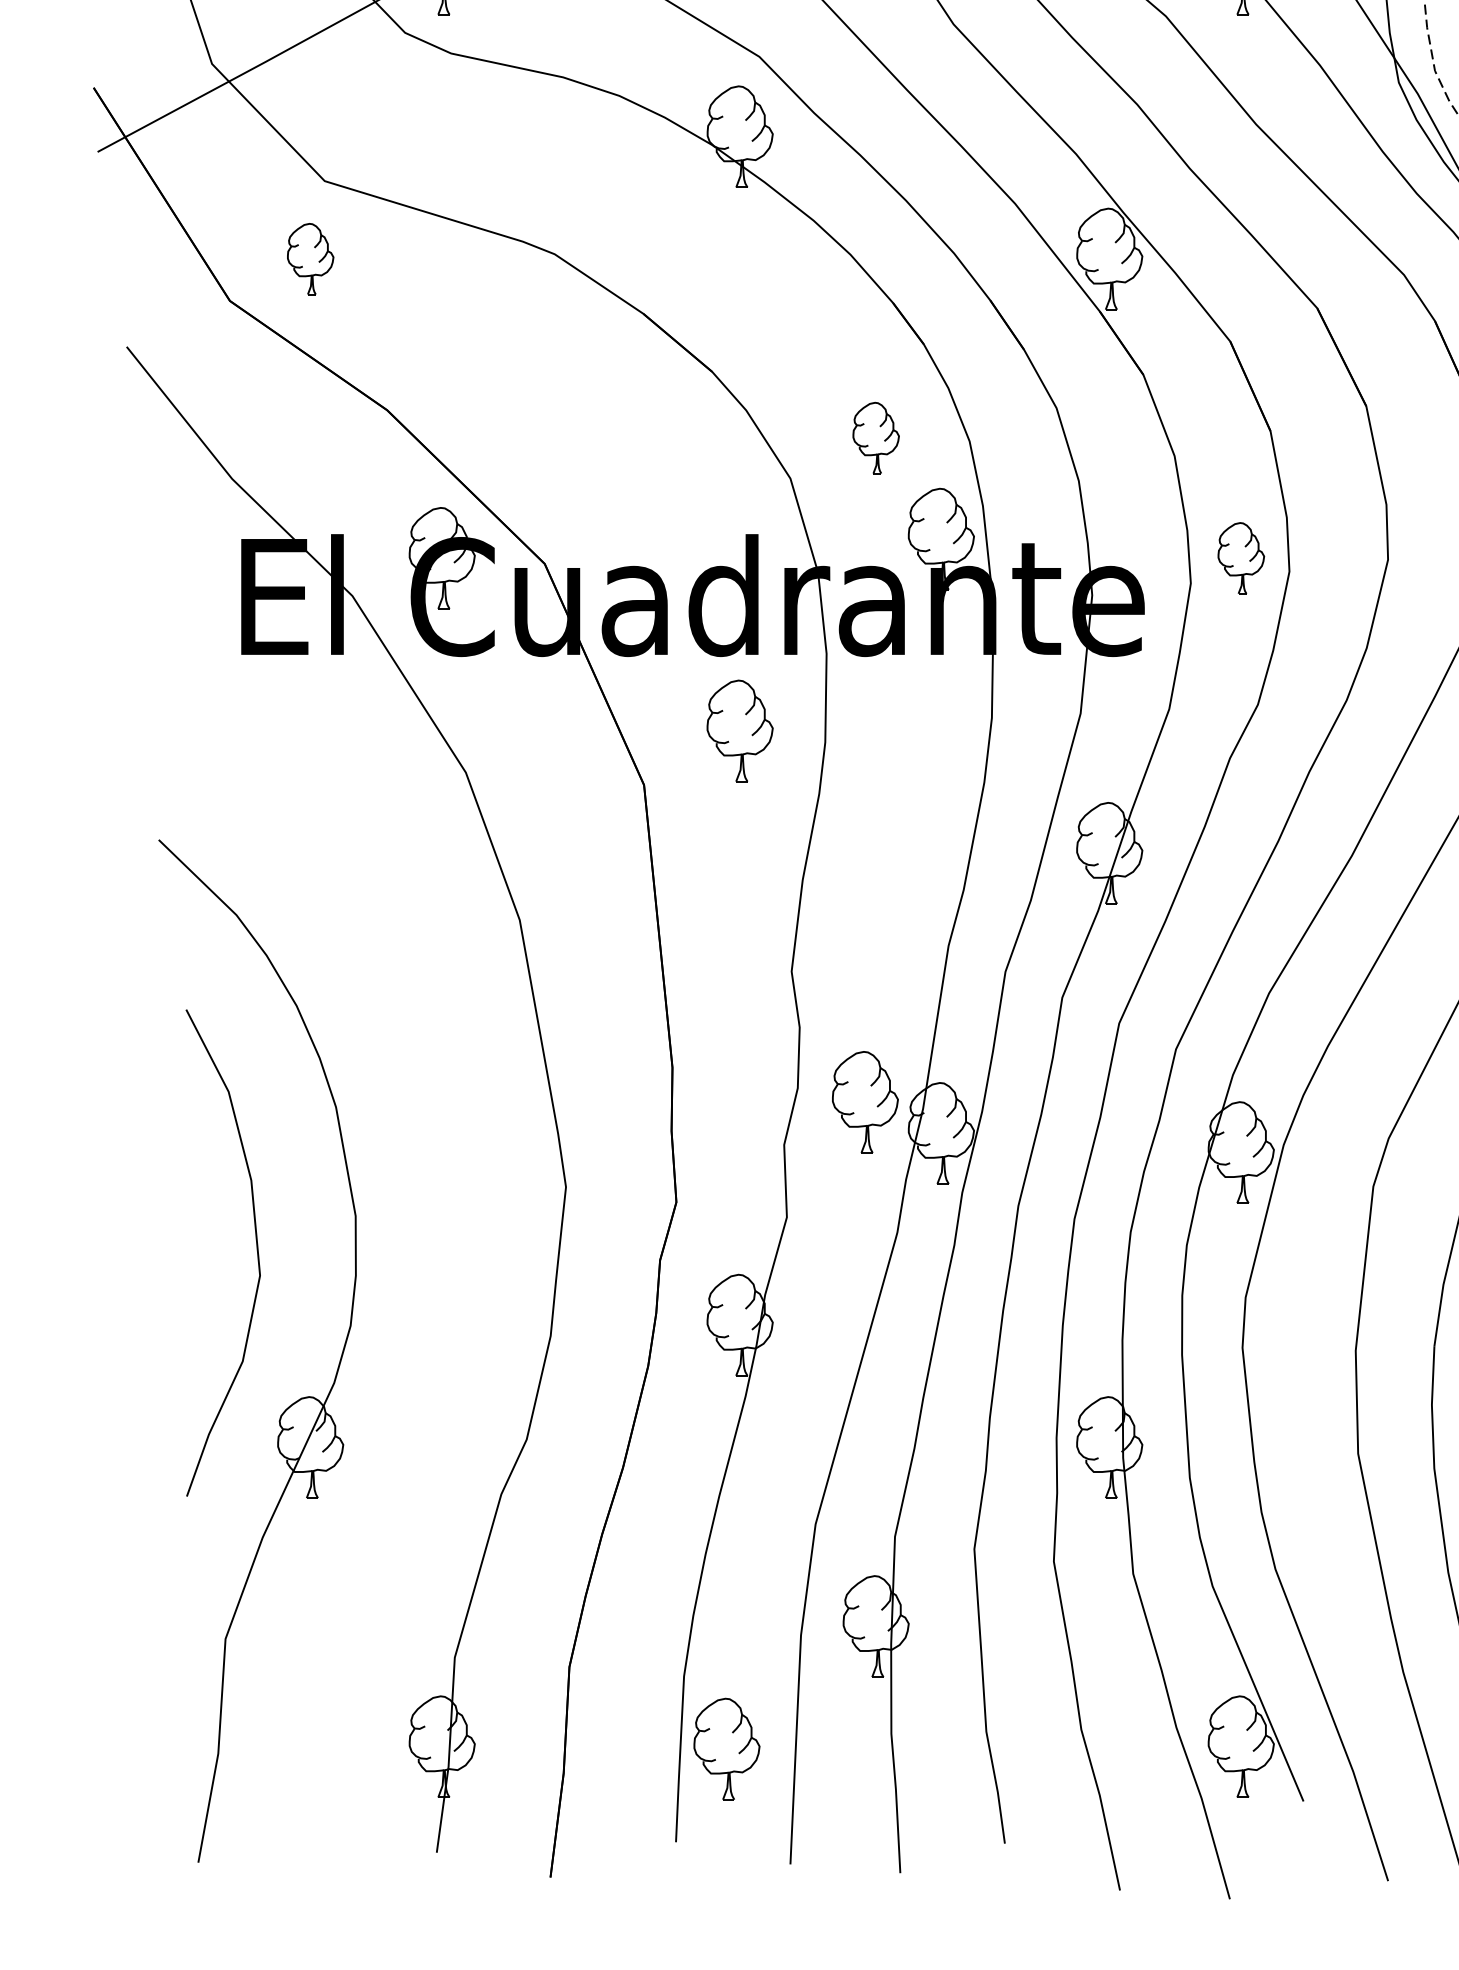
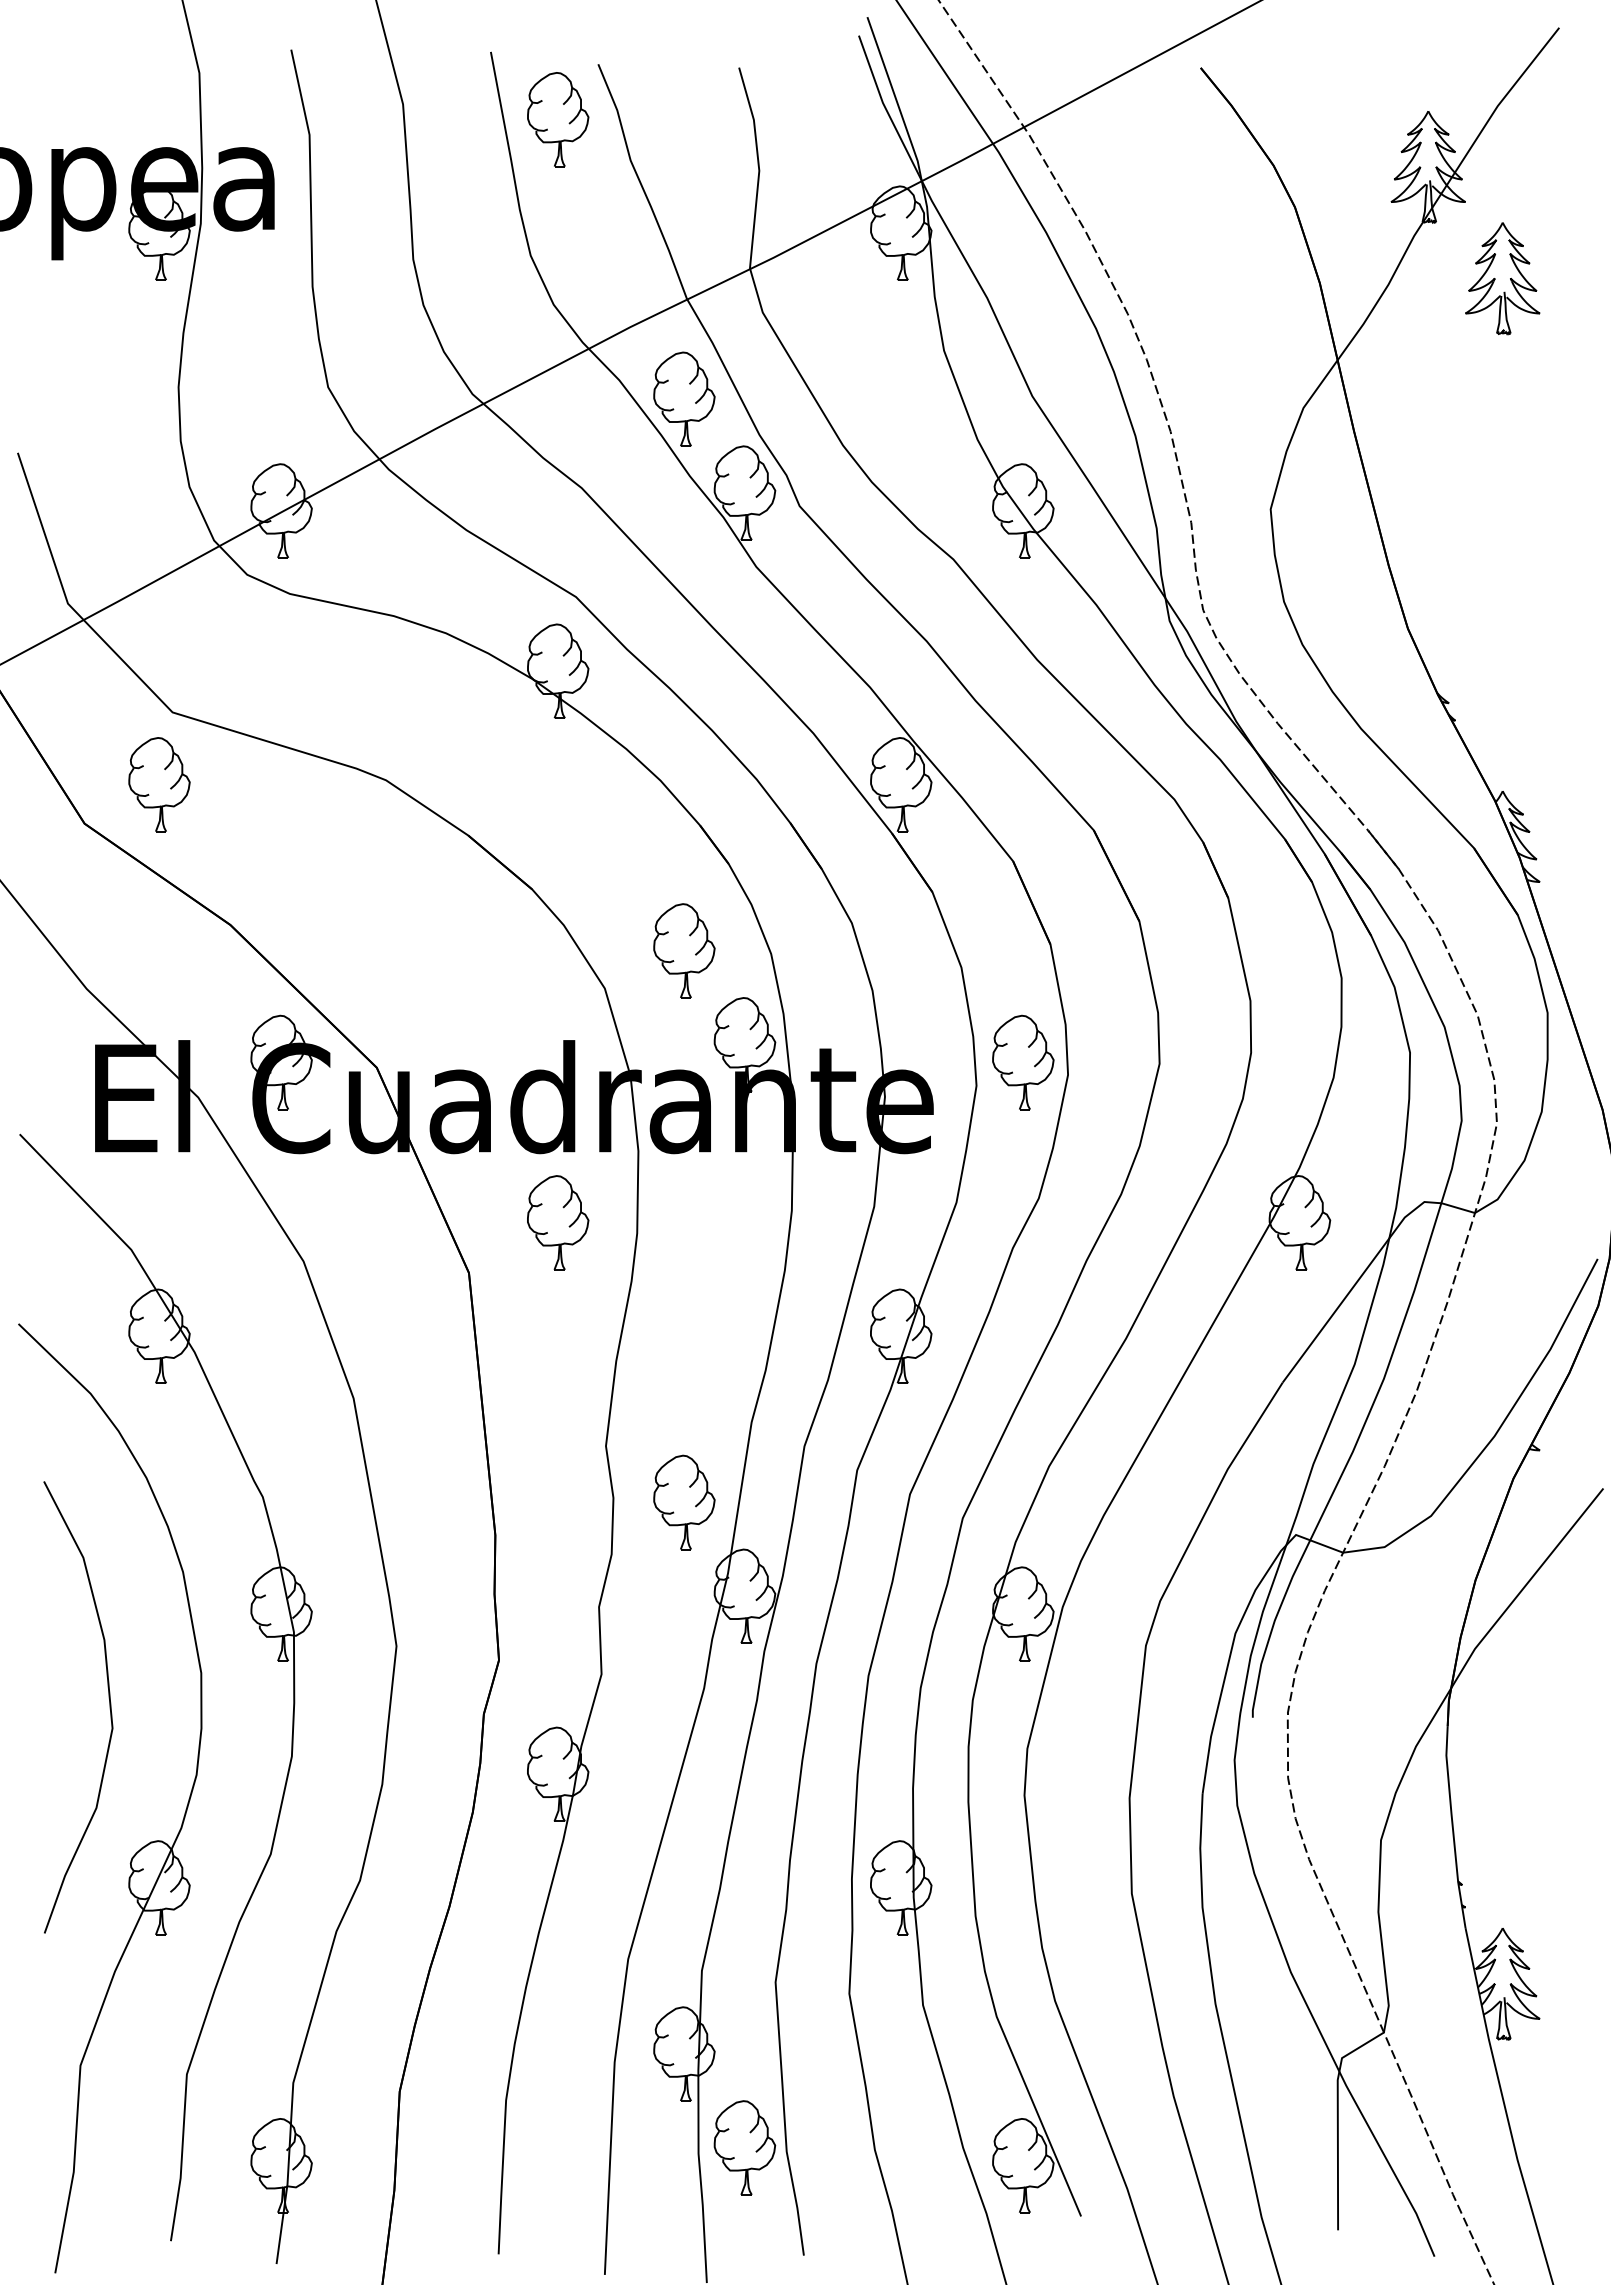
part: (310, 258) -> (159, 784), size x1.43
part: (876, 437) -> (684, 950), size x1.43
part: (1241, 558) -> (1023, 1062), size x1.43
part: (865, 1102) -> (684, 1502), moved
part: (419, 1171) -> (260, 1631), added
part: (726, 1748) -> (744, 2147), moved

